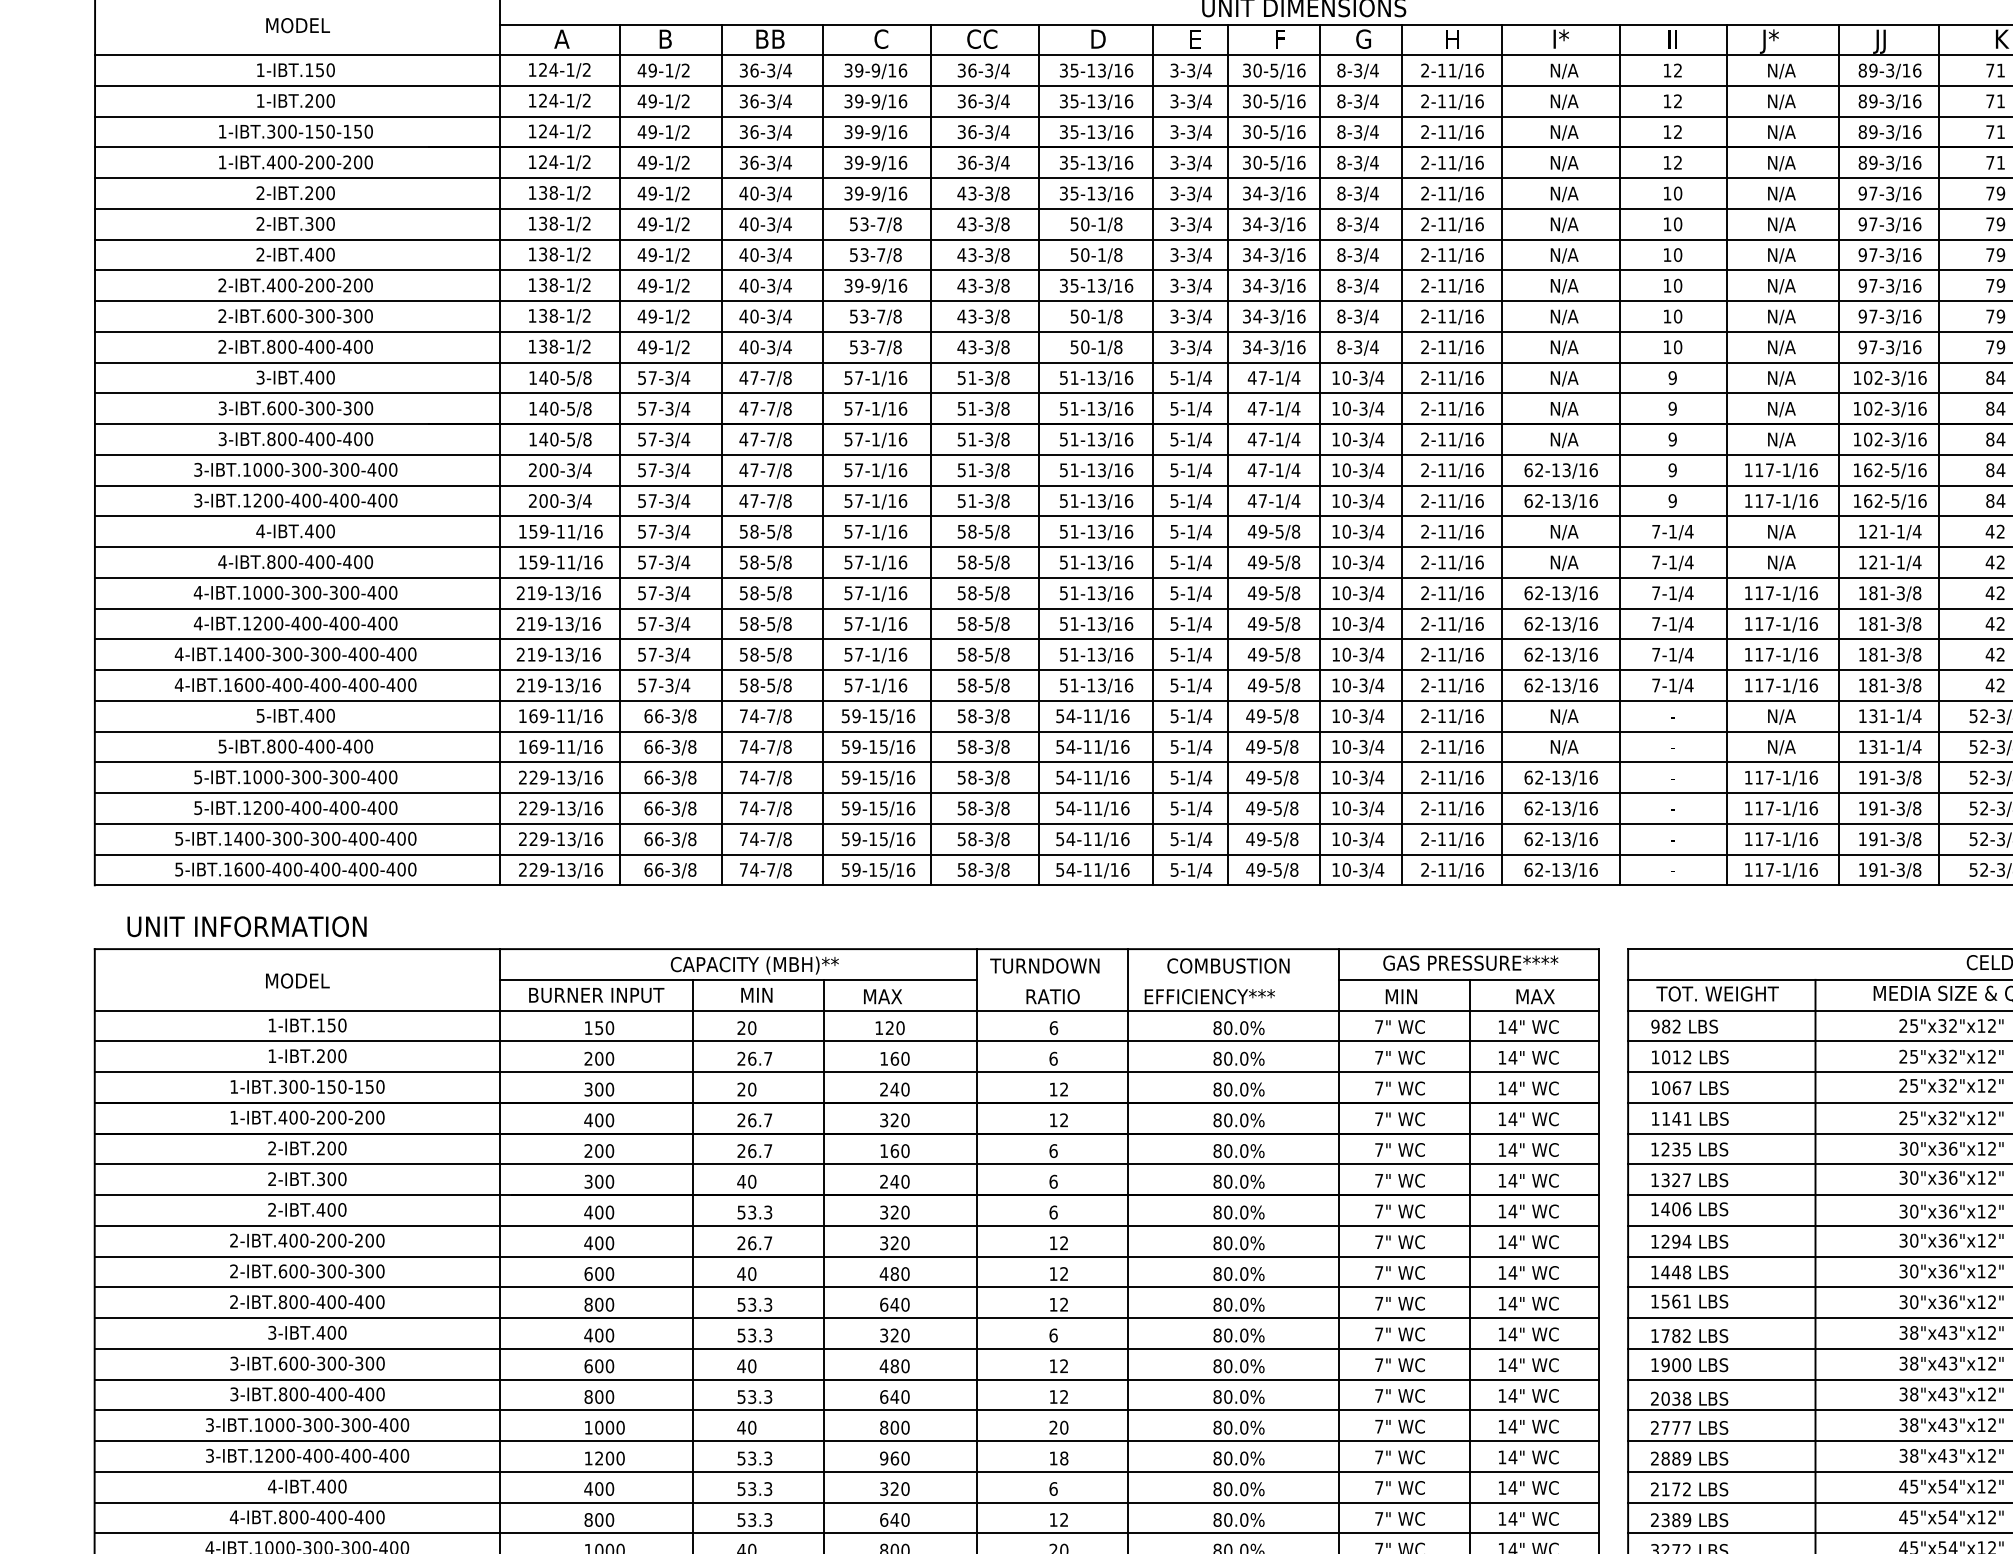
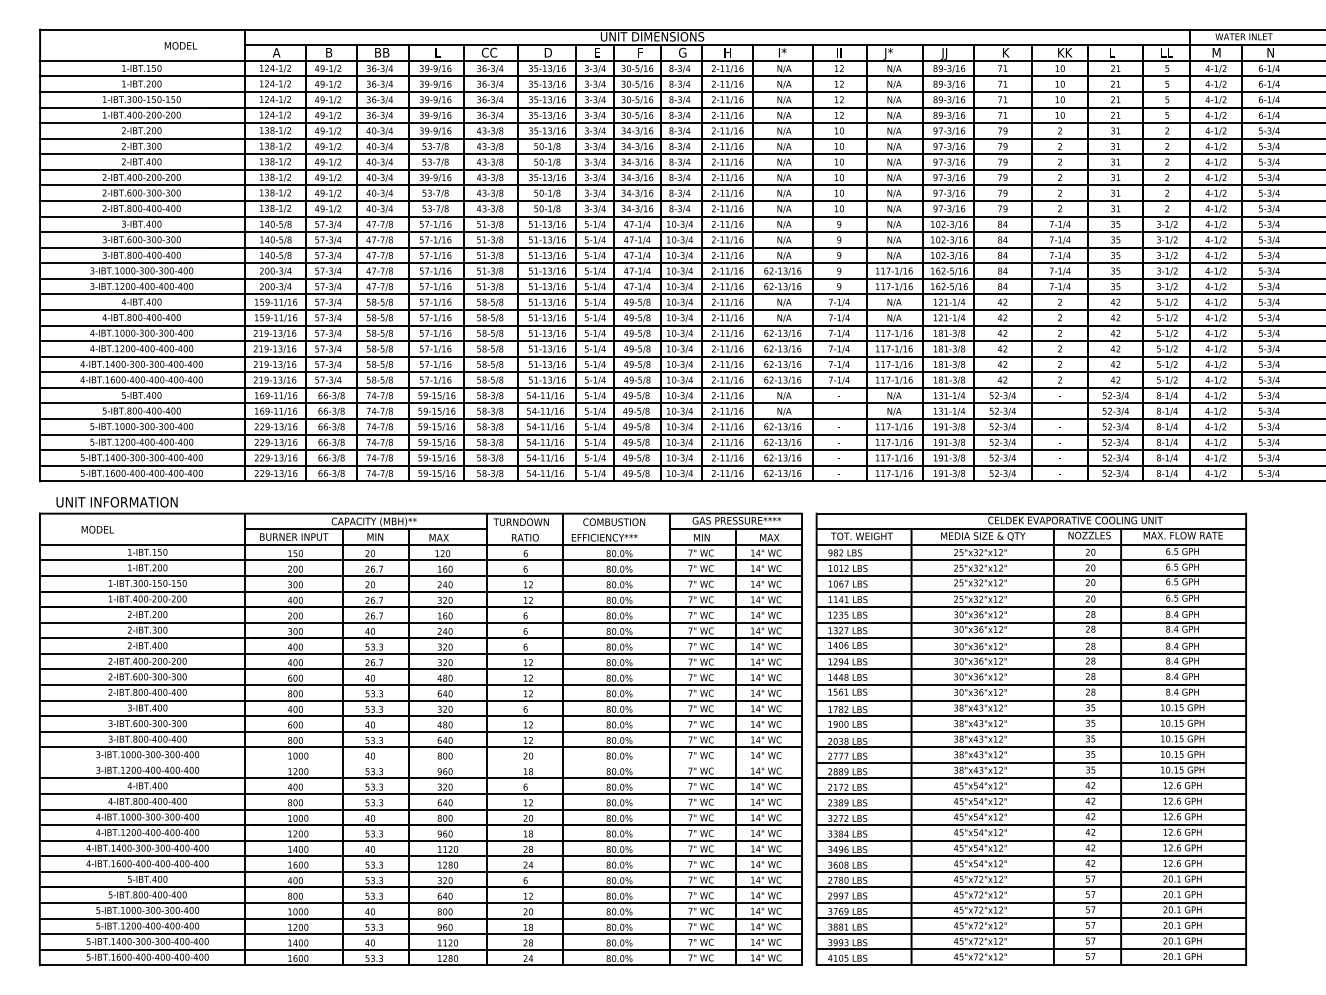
text: (297, 24) -> (180, 45), moved
text: (881, 38) -> (438, 52), C -> L
text: (297, 980) -> (97, 529), moved
line: (846, 1440) -> (420, 762), removed

